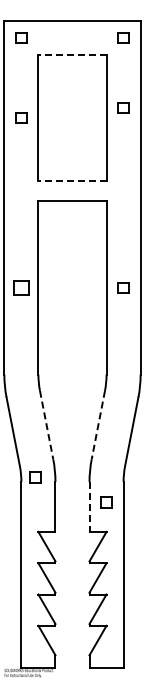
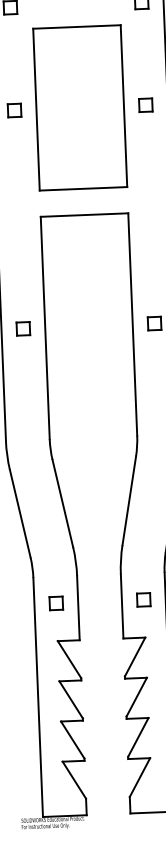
line: (72, 55) -> (77, 27), dashed -> solid
part: (123, 107) -> (145, 104), moved
line: (72, 181) -> (83, 189), dashed -> solid
part: (21, 287) -> (23, 328), size x0.71
line: (46, 425) -> (62, 504), dashed -> solid
line: (98, 425) -> (129, 501), dashed -> solid
part: (35, 477) -> (56, 603), moved
line: (89, 507) -> (122, 607), dashed -> solid

